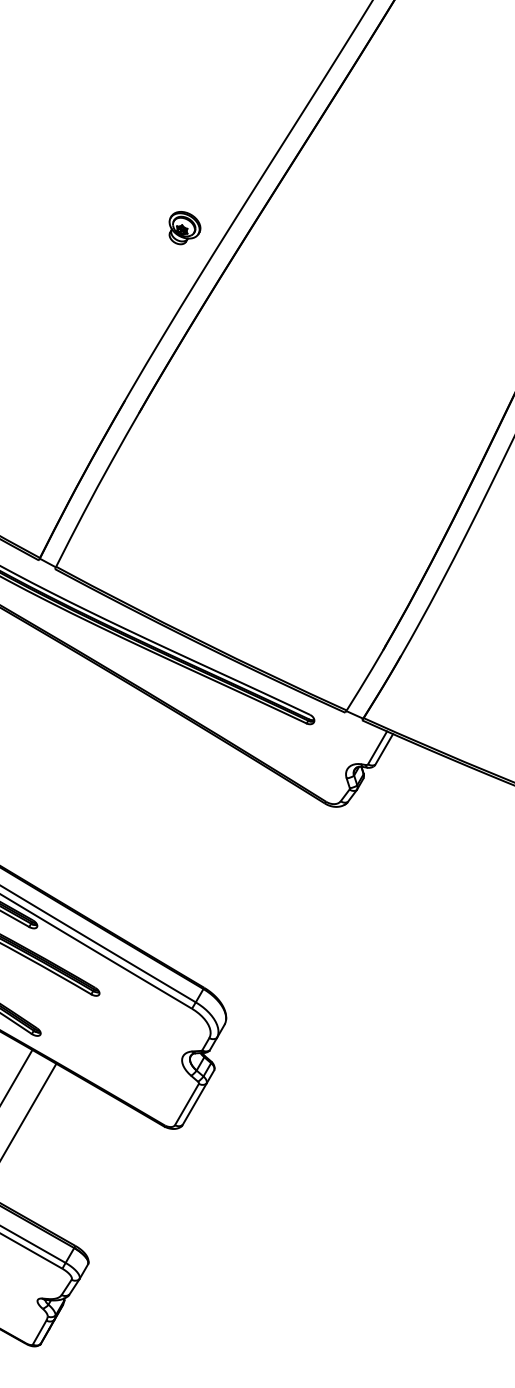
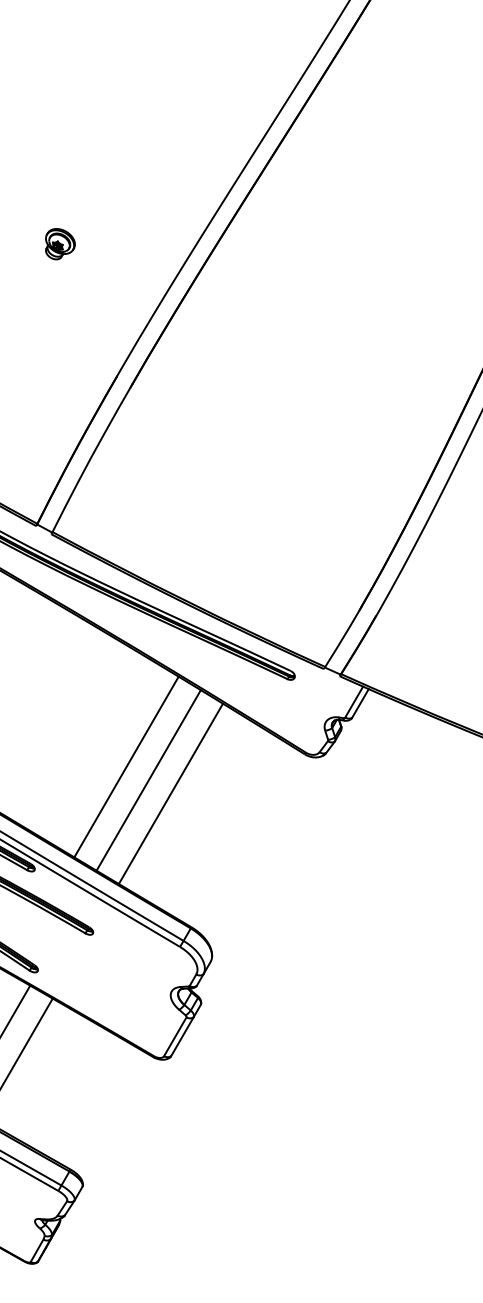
part: (185, 228) -> (60, 244), moved
line: (134, 816) -> (126, 766), added
line: (158, 831) -> (148, 780), added
line: (181, 845) -> (170, 793), added

